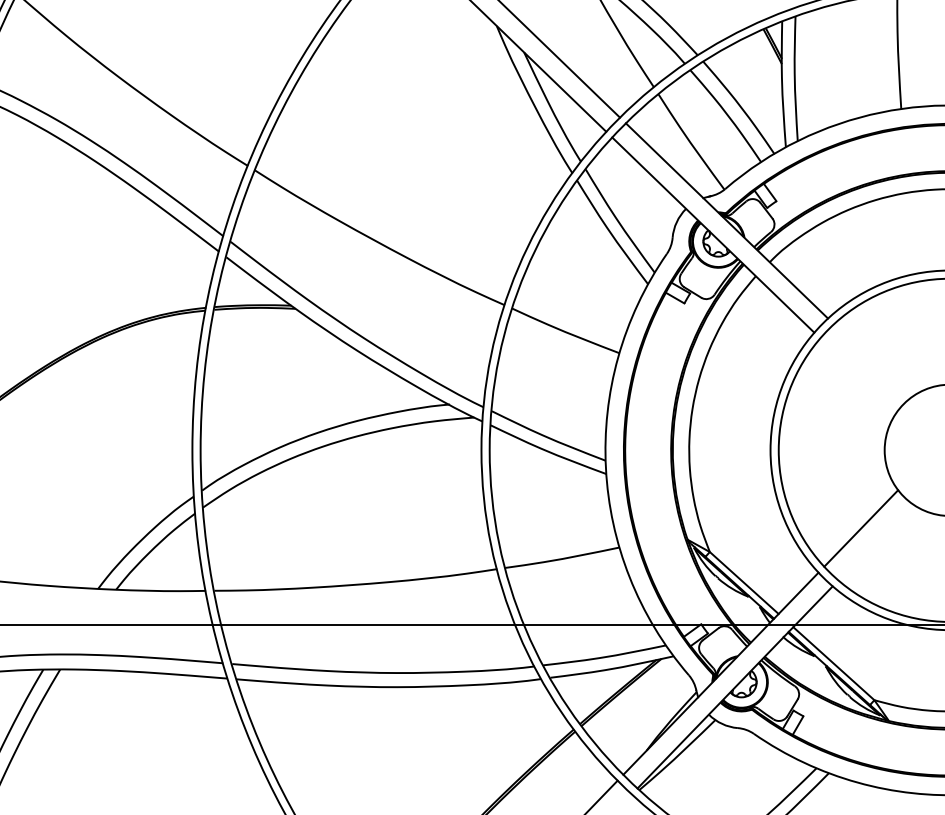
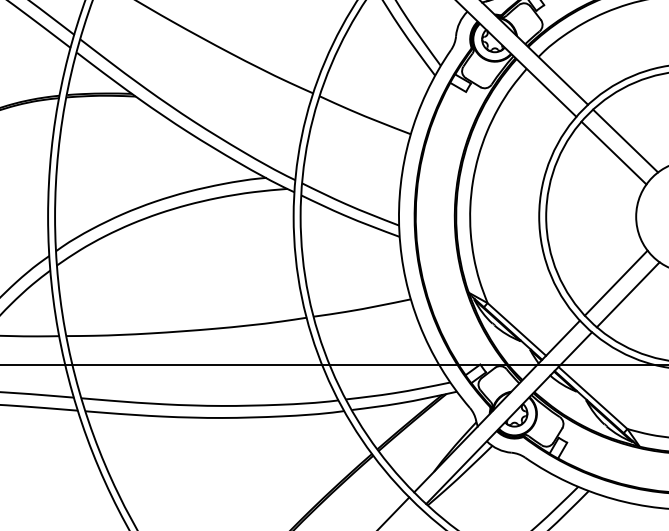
line: (871, 361) -> (624, 141), added
line: (858, 375) -> (613, 153), added
line: (875, 541) -> (628, 294), added

